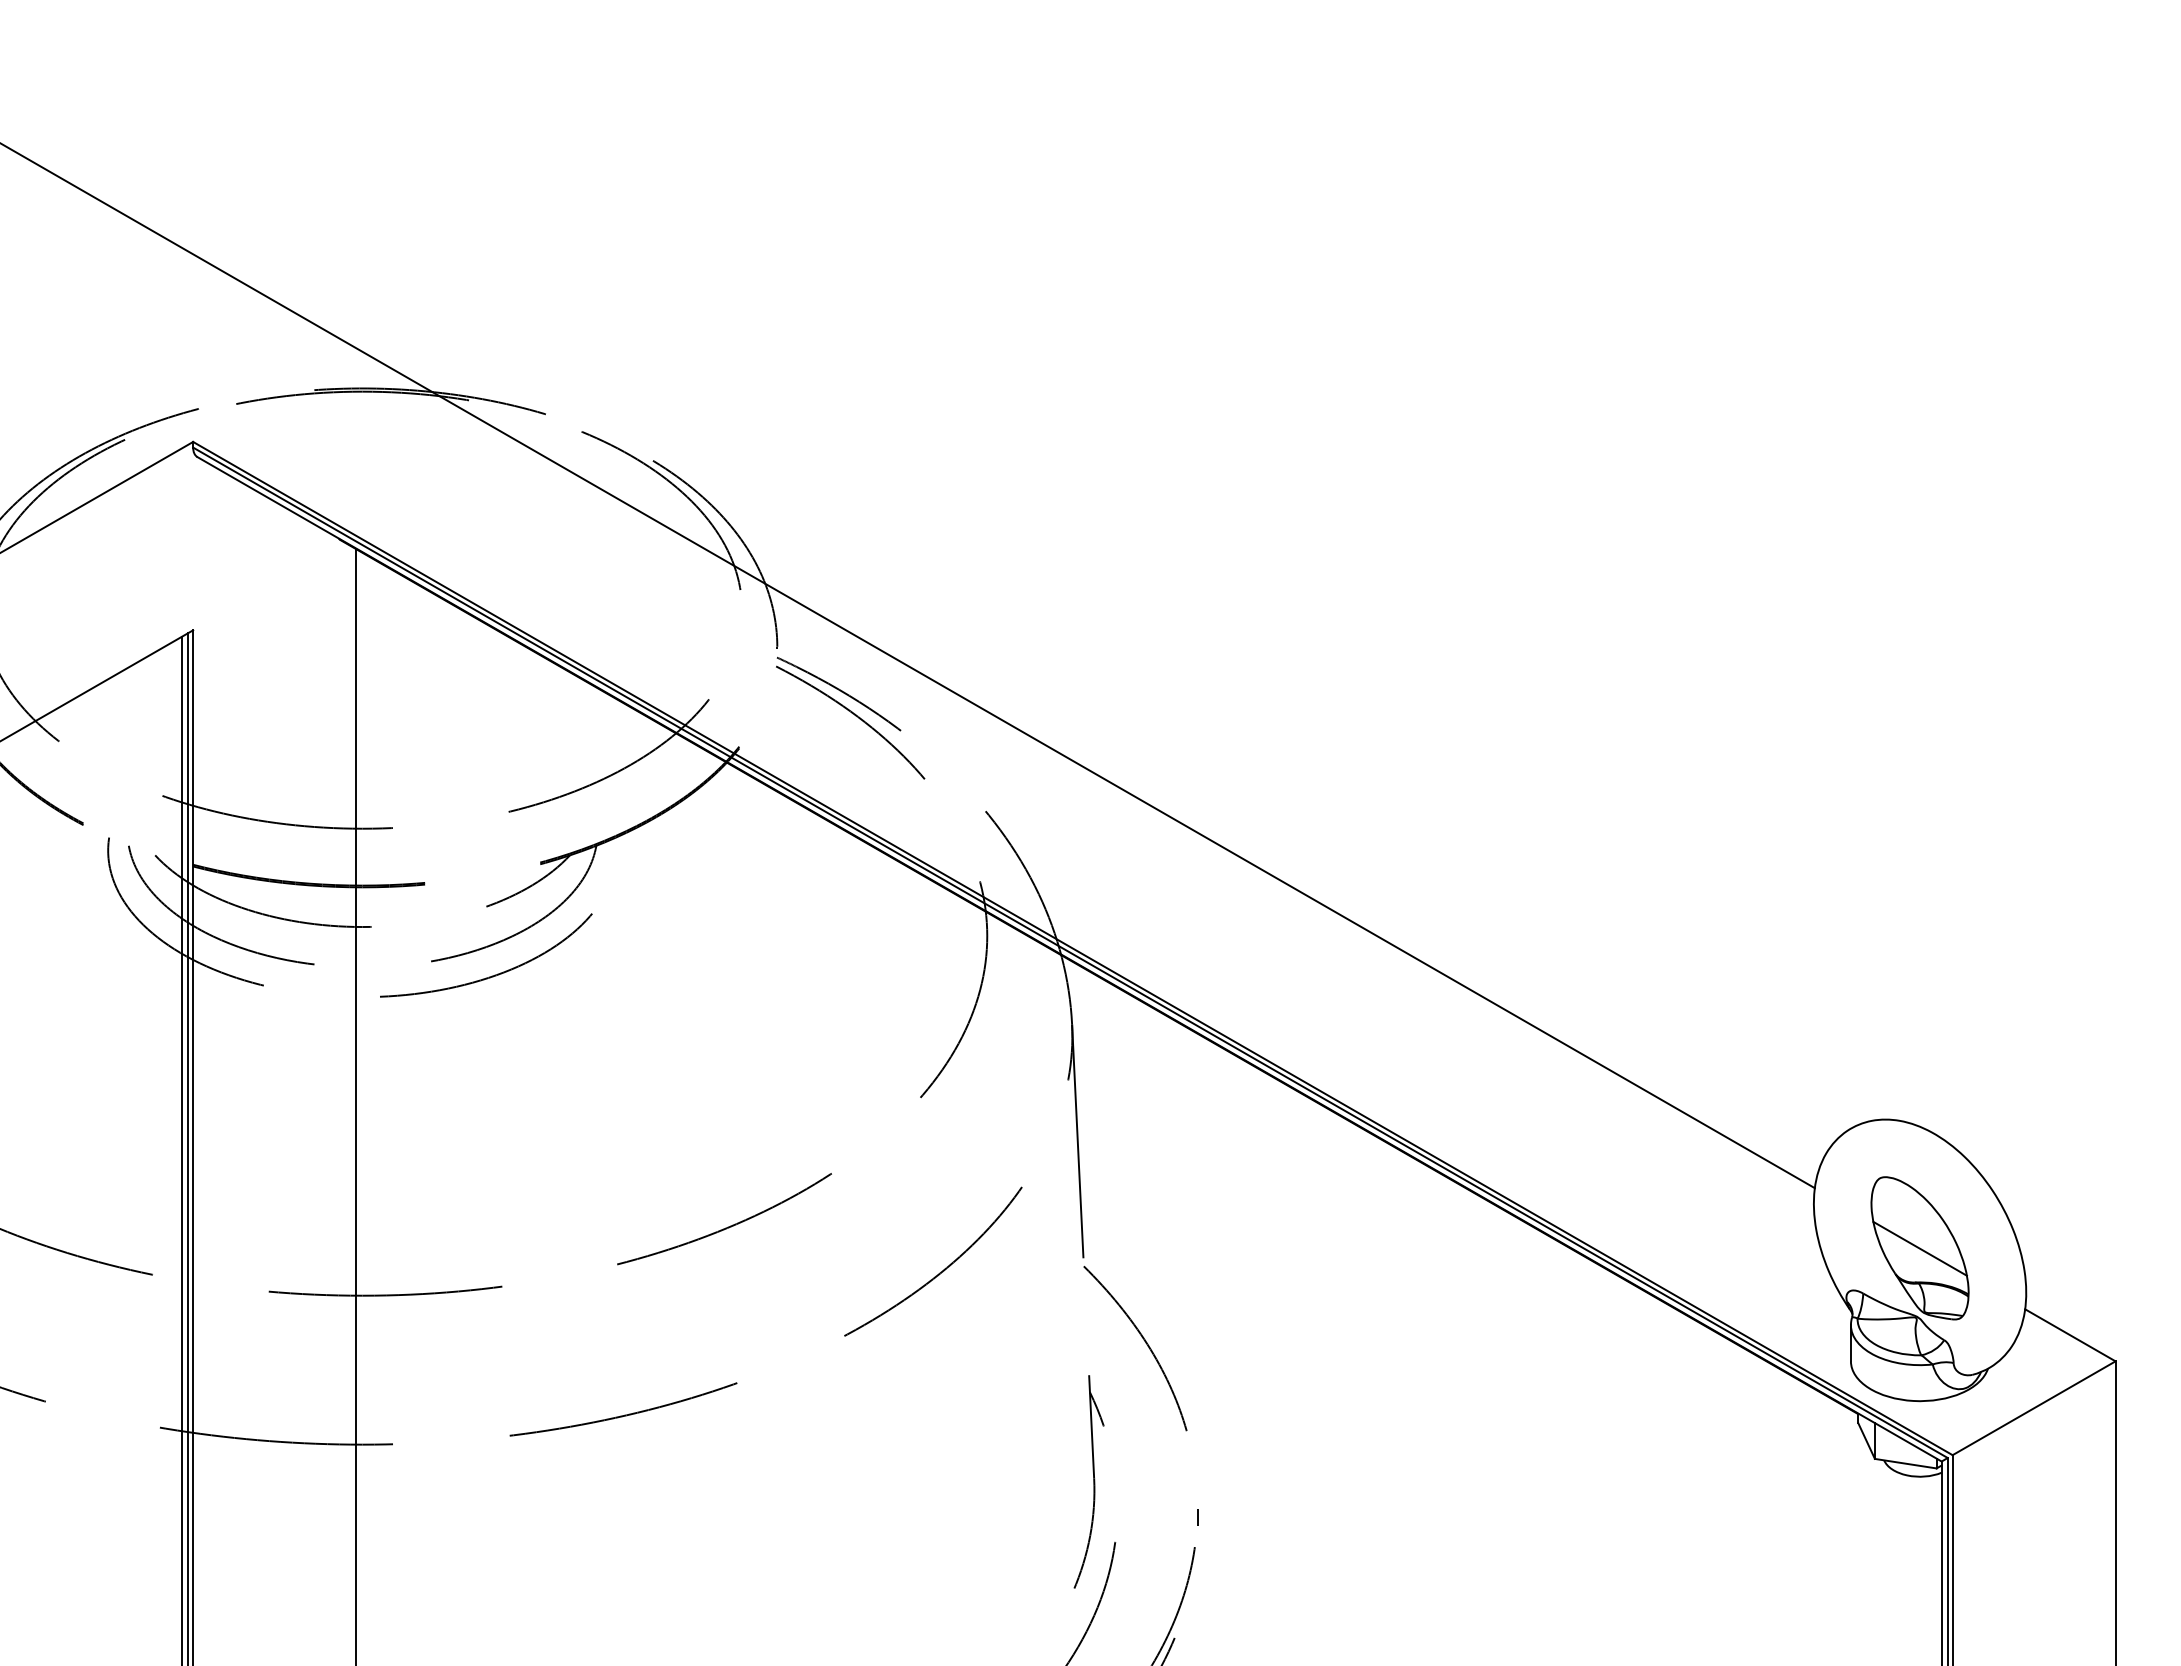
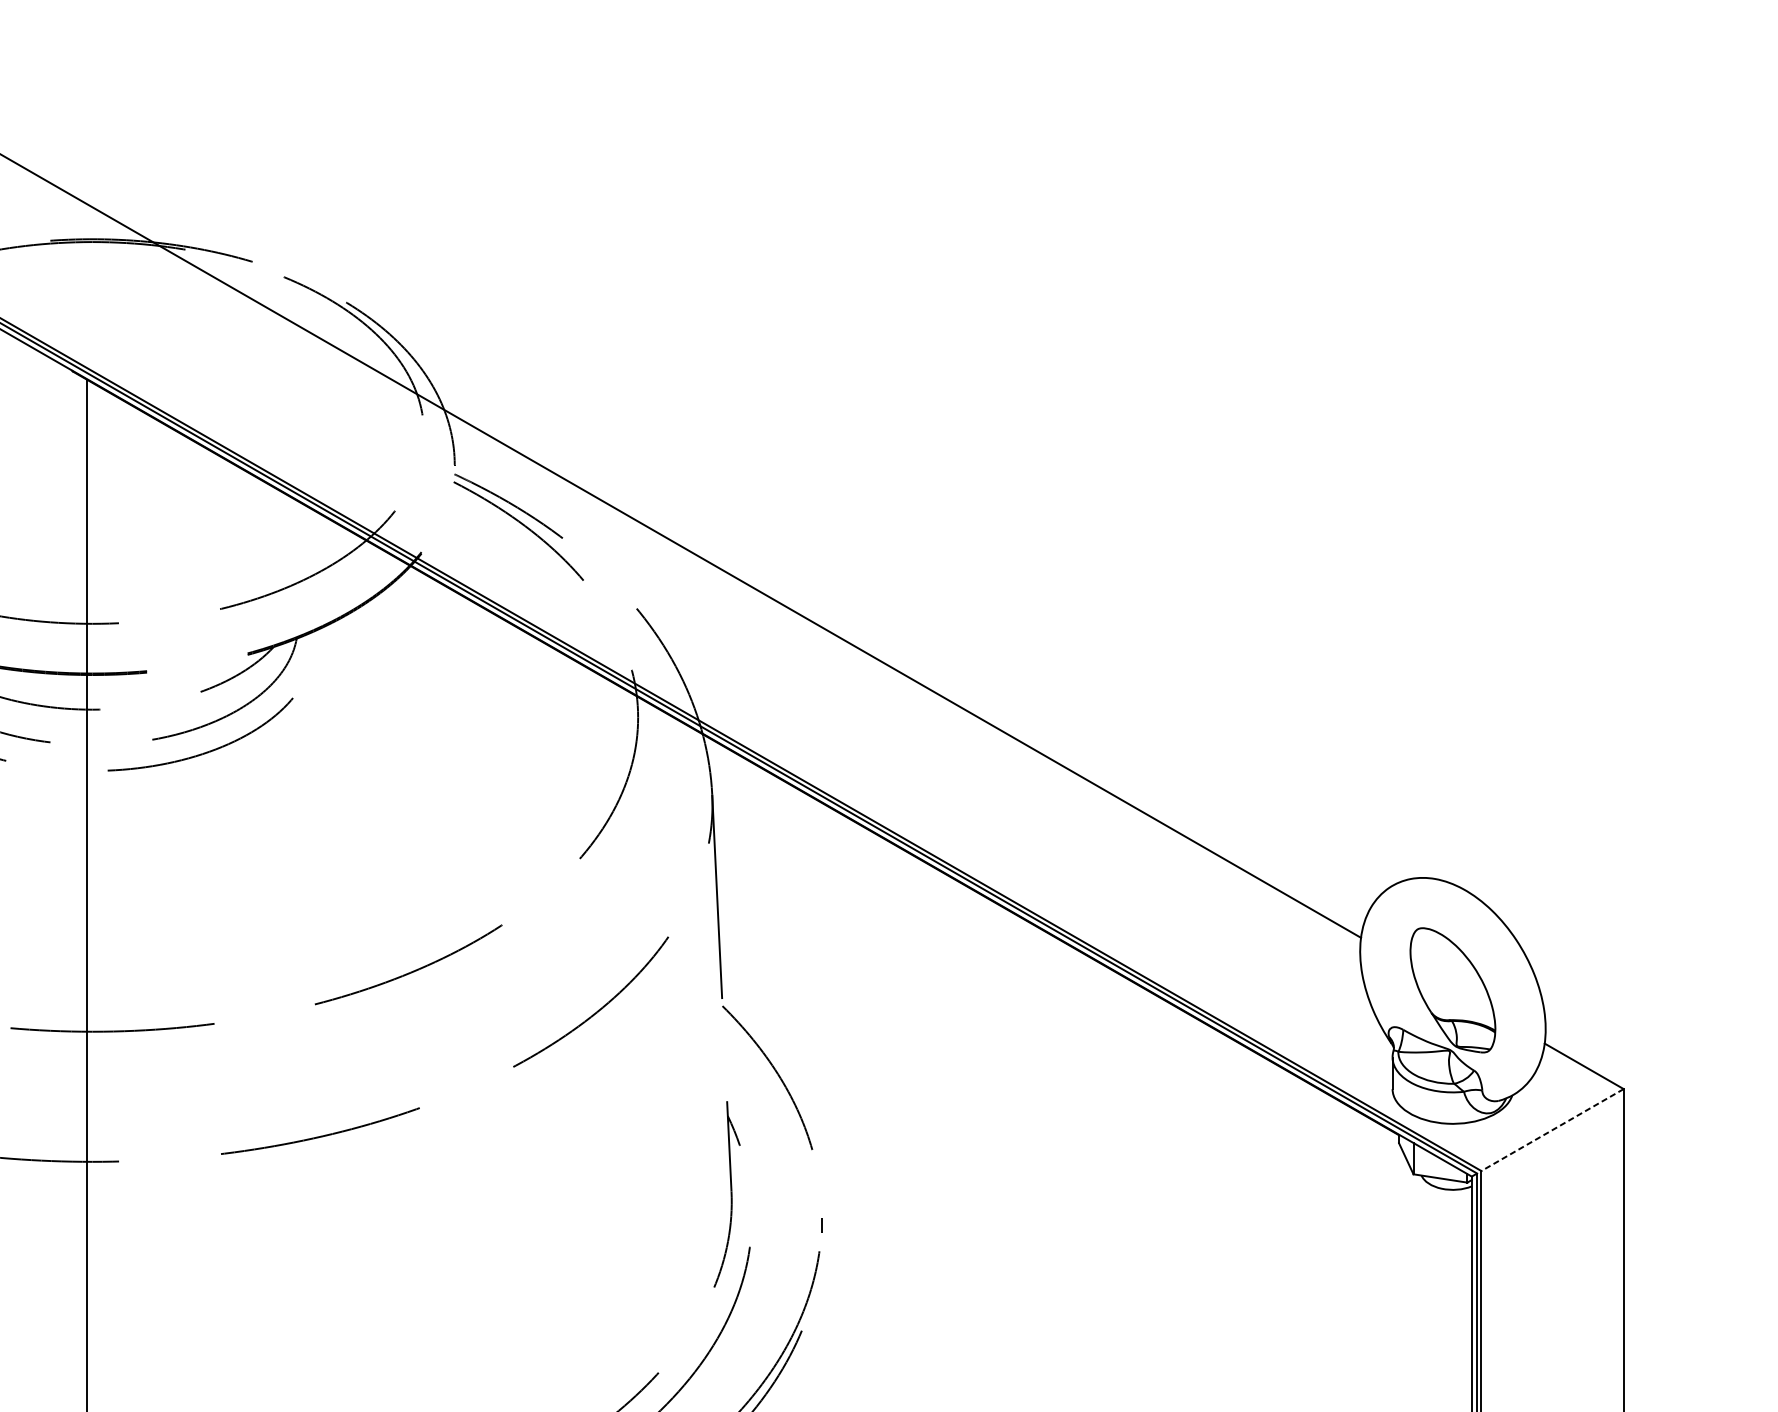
line: (1919, 1248) -> (1452, 990), removed
line: (2034, 1408) -> (1552, 1130), solid -> dashed

